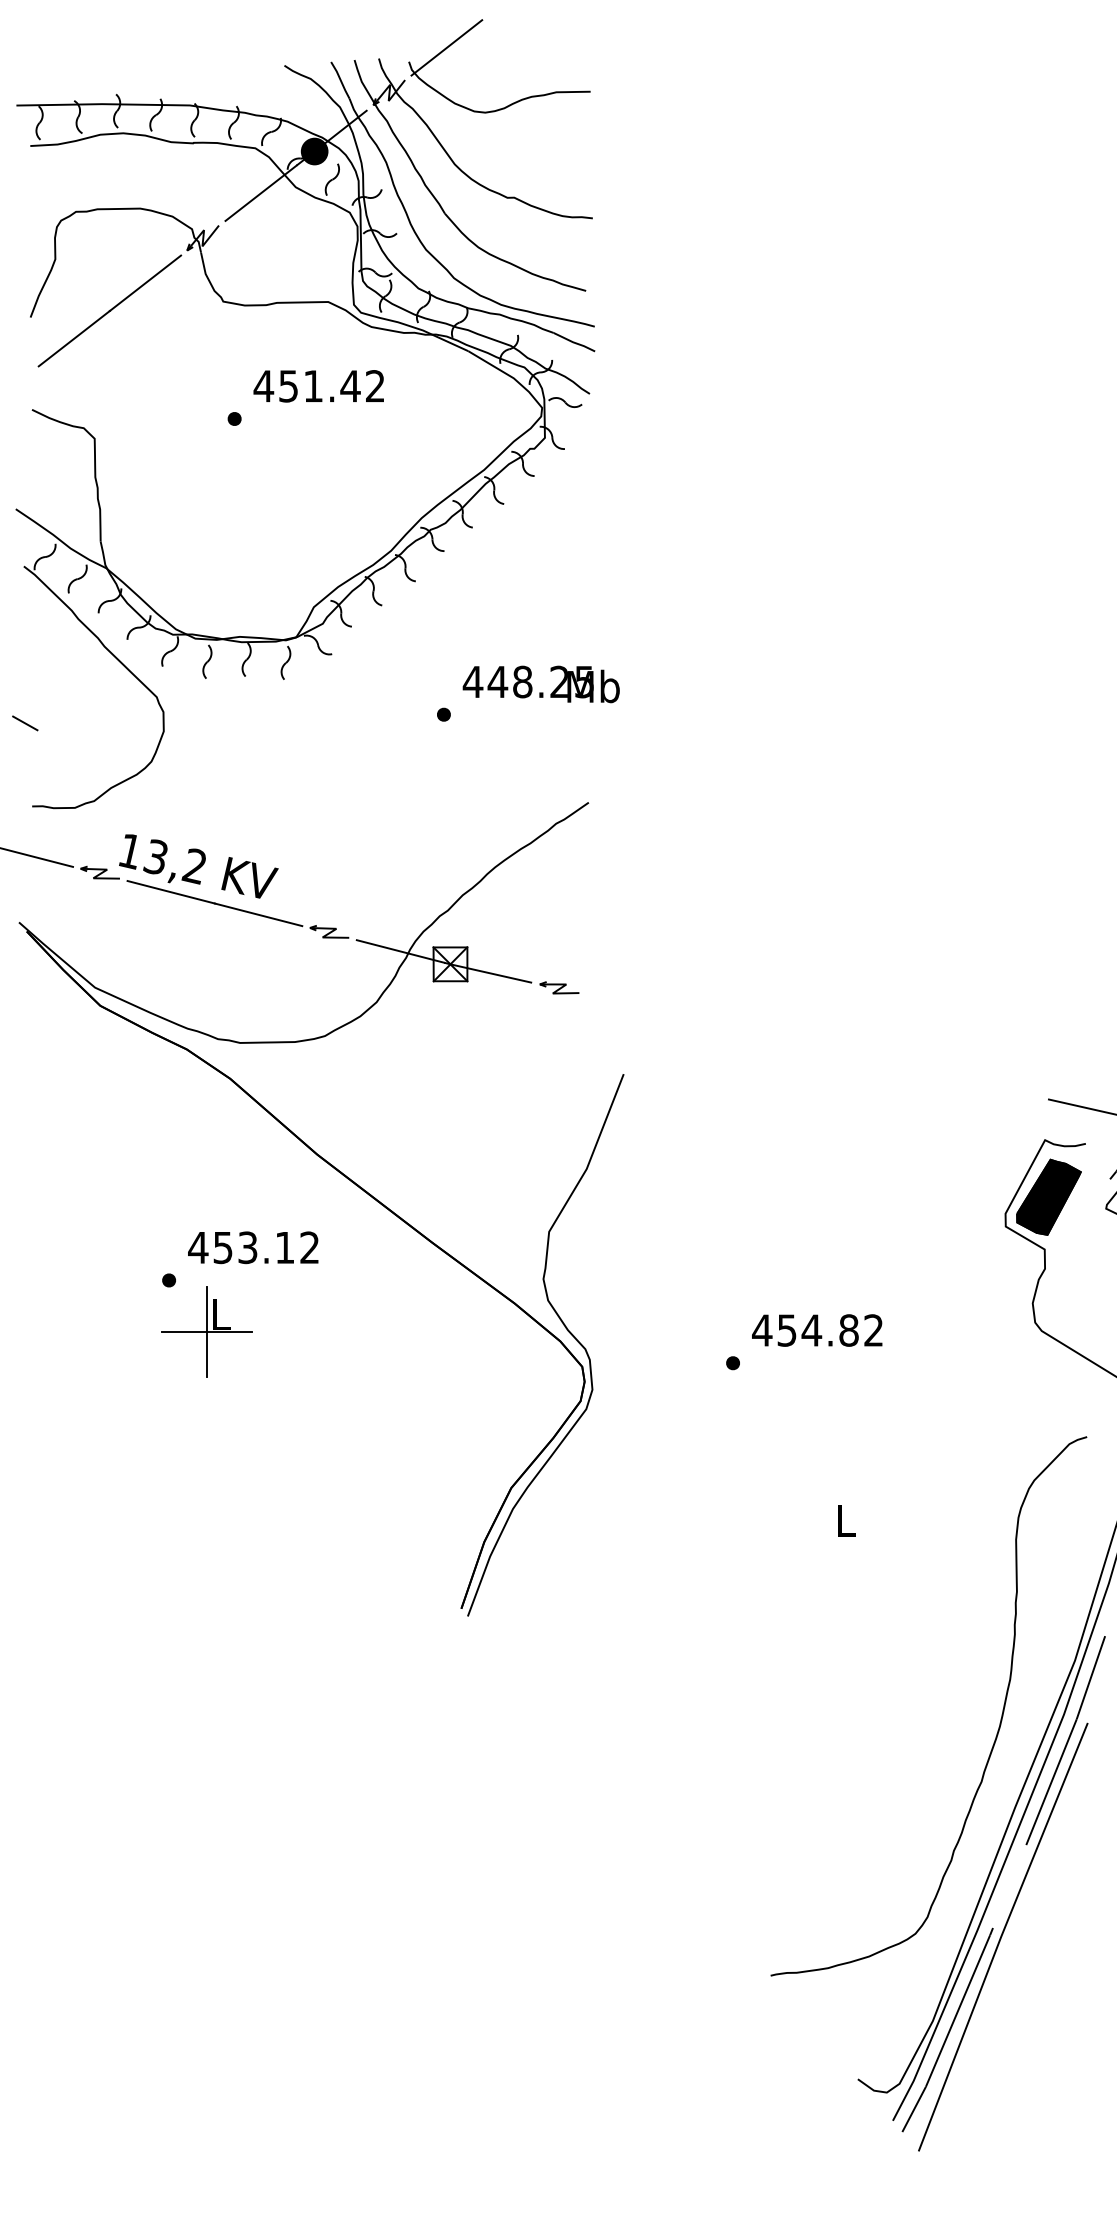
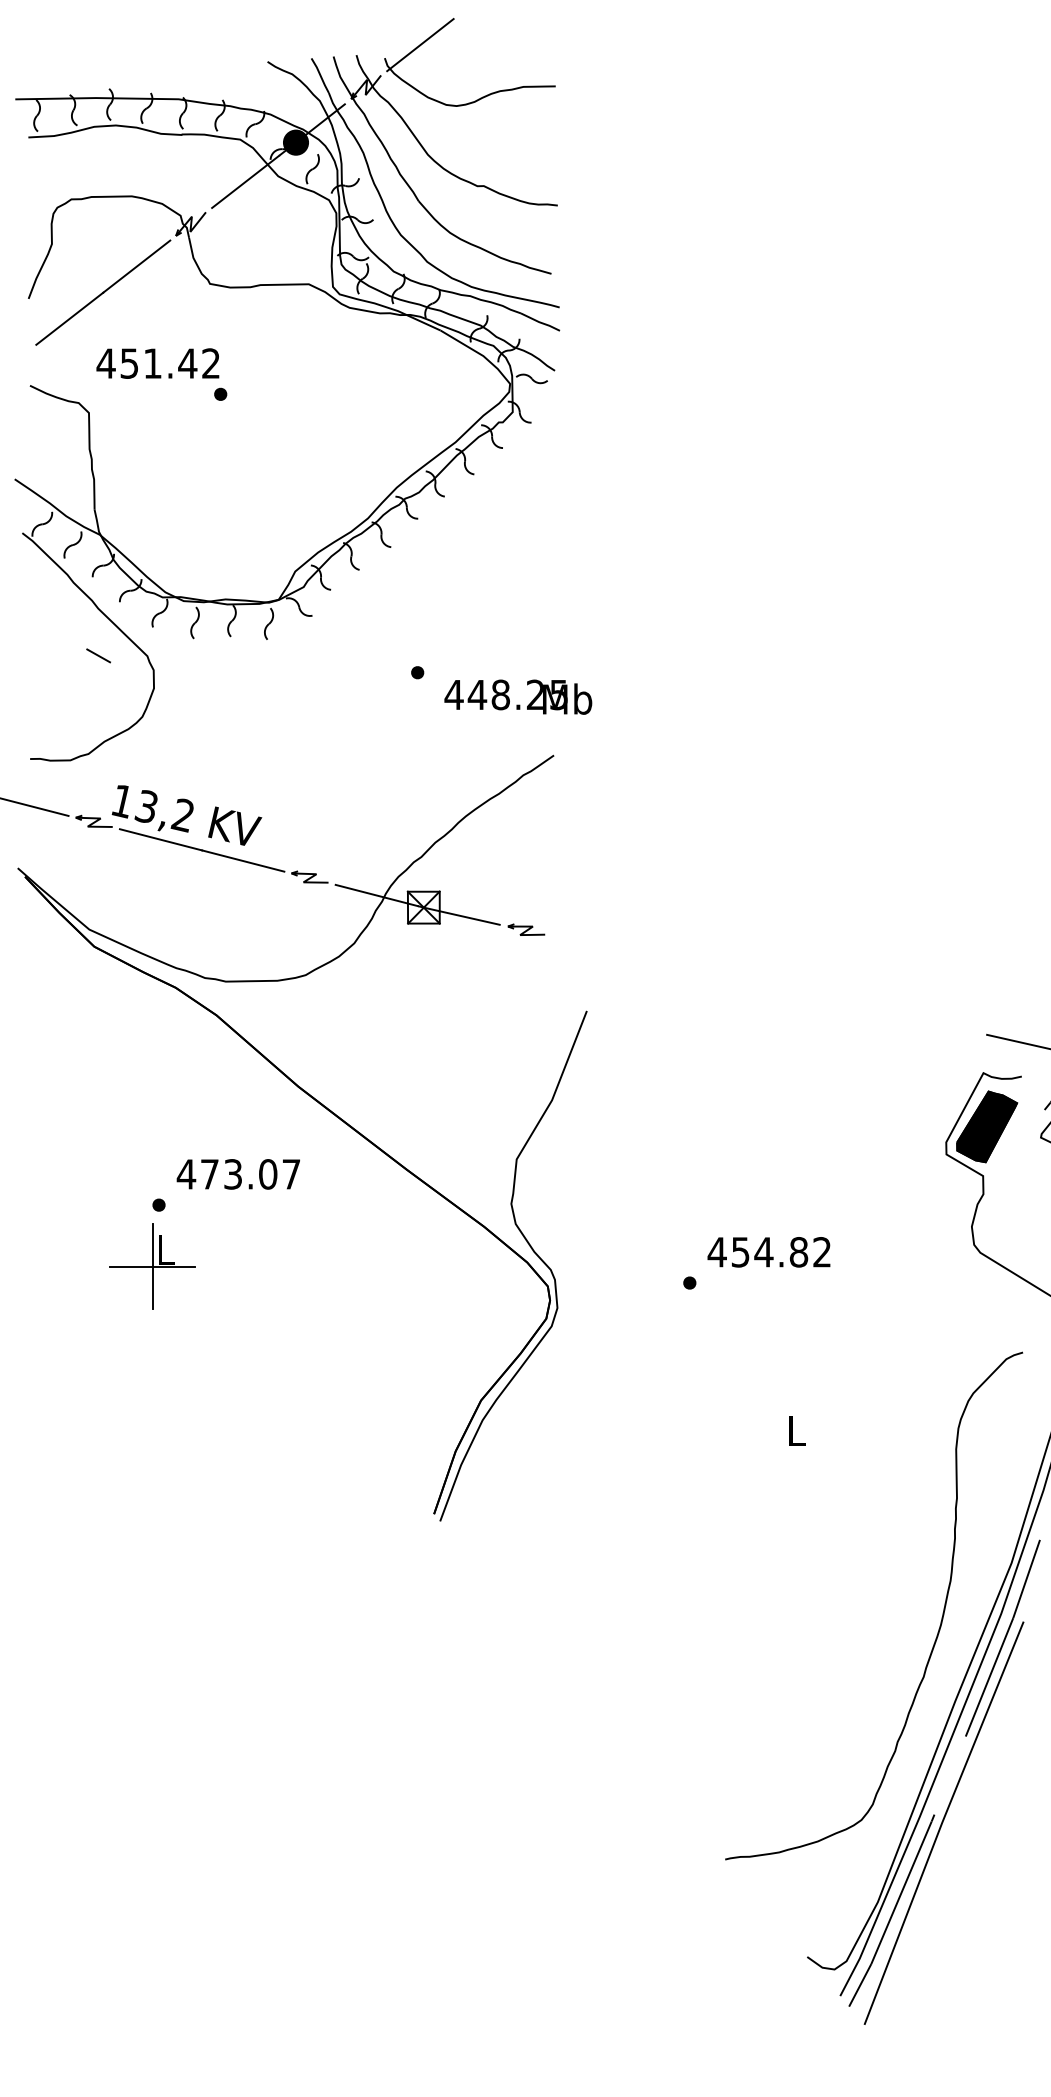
text: (318, 386) -> (157, 363), moved
text: (541, 683) -> (518, 696), moved
line: (25, 723) -> (98, 655), moved
text: (266, 1247) -> (250, 1174), 453.12 -> 473.07
part: (206, 1331) -> (152, 1266), moved

